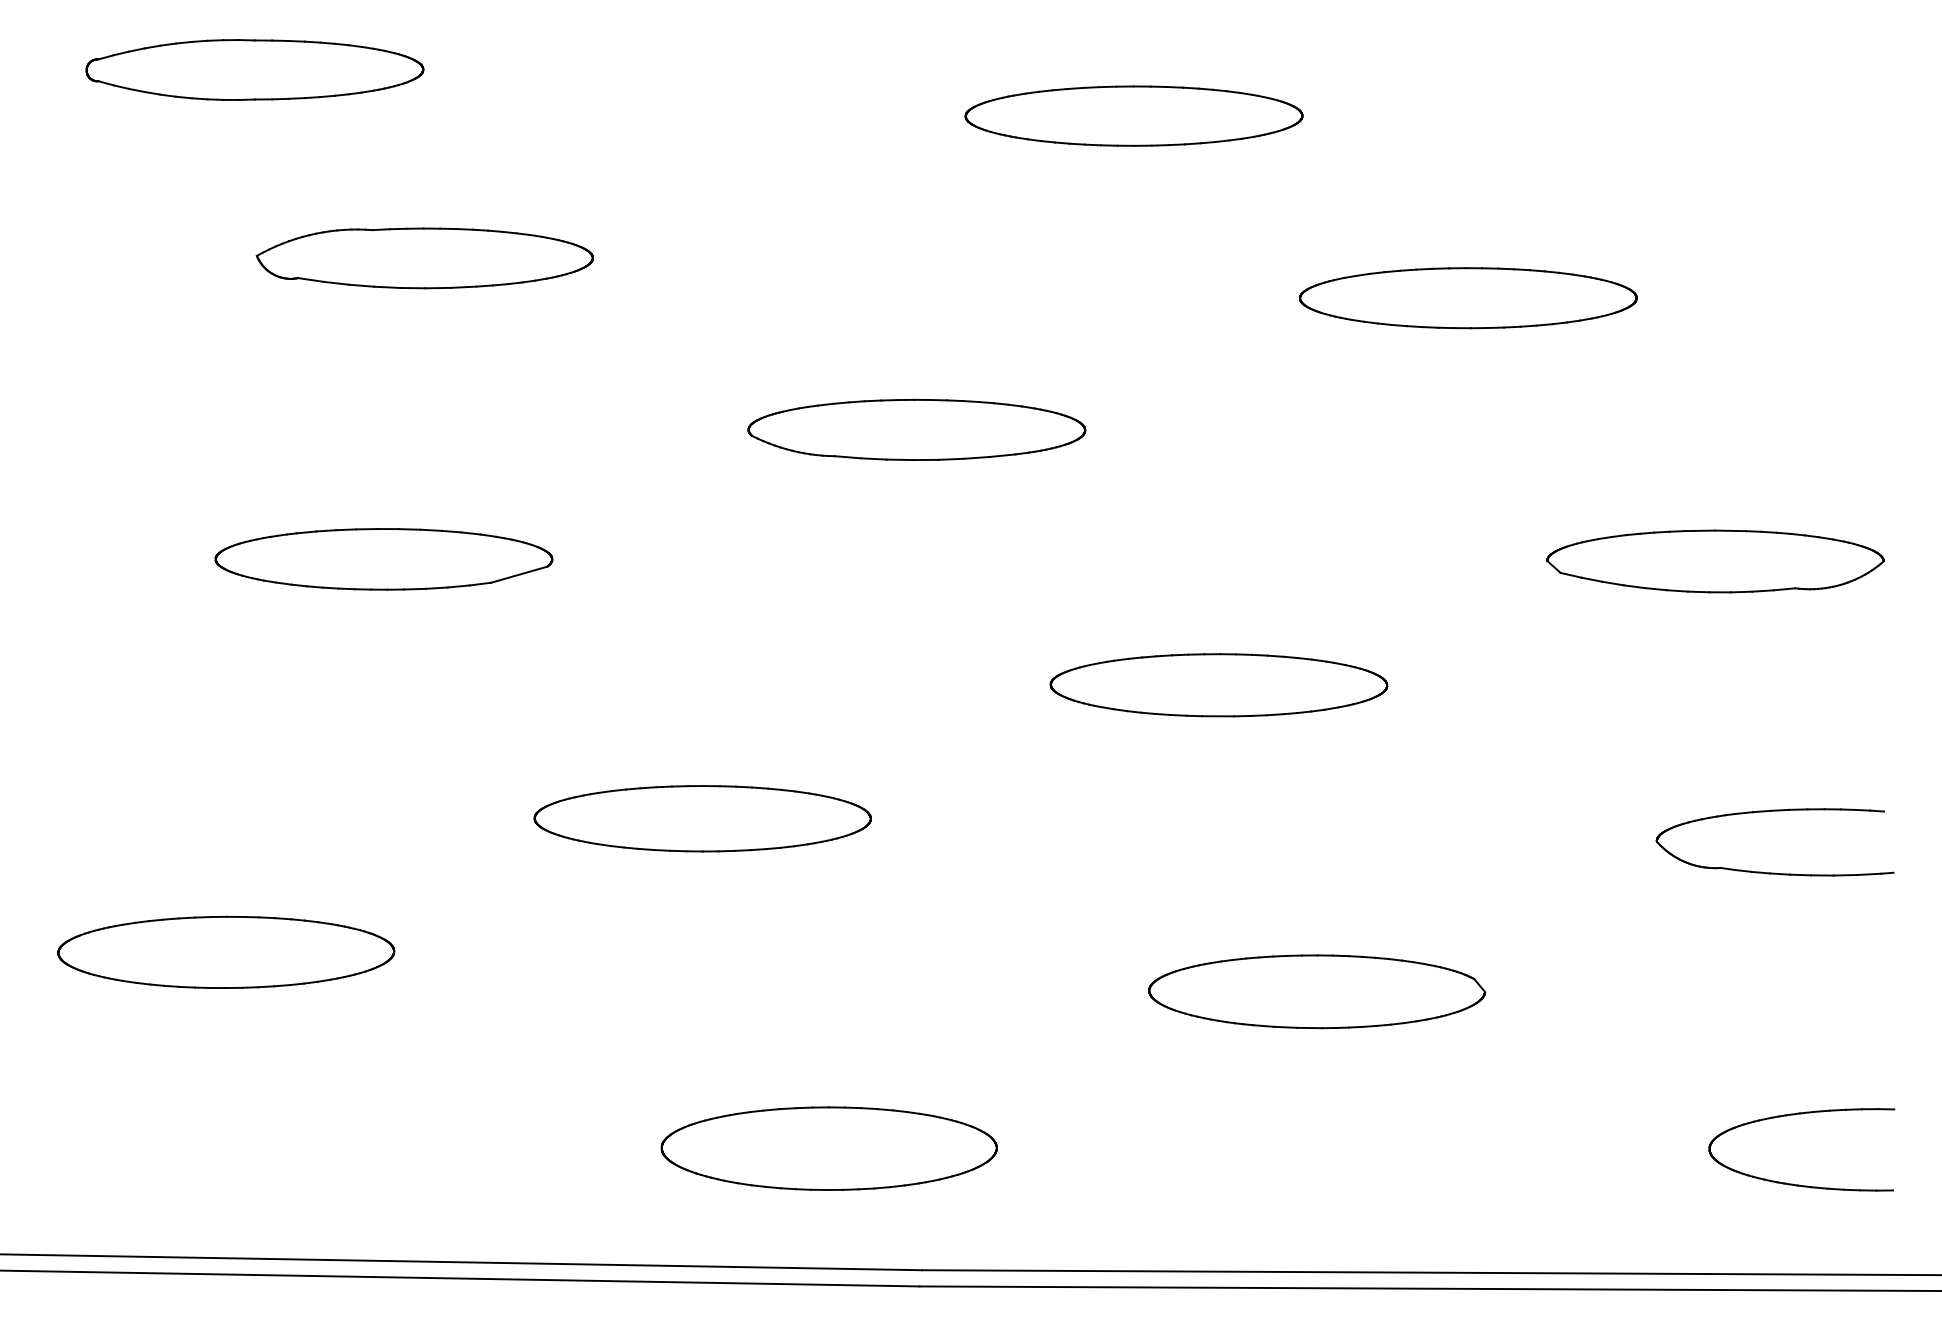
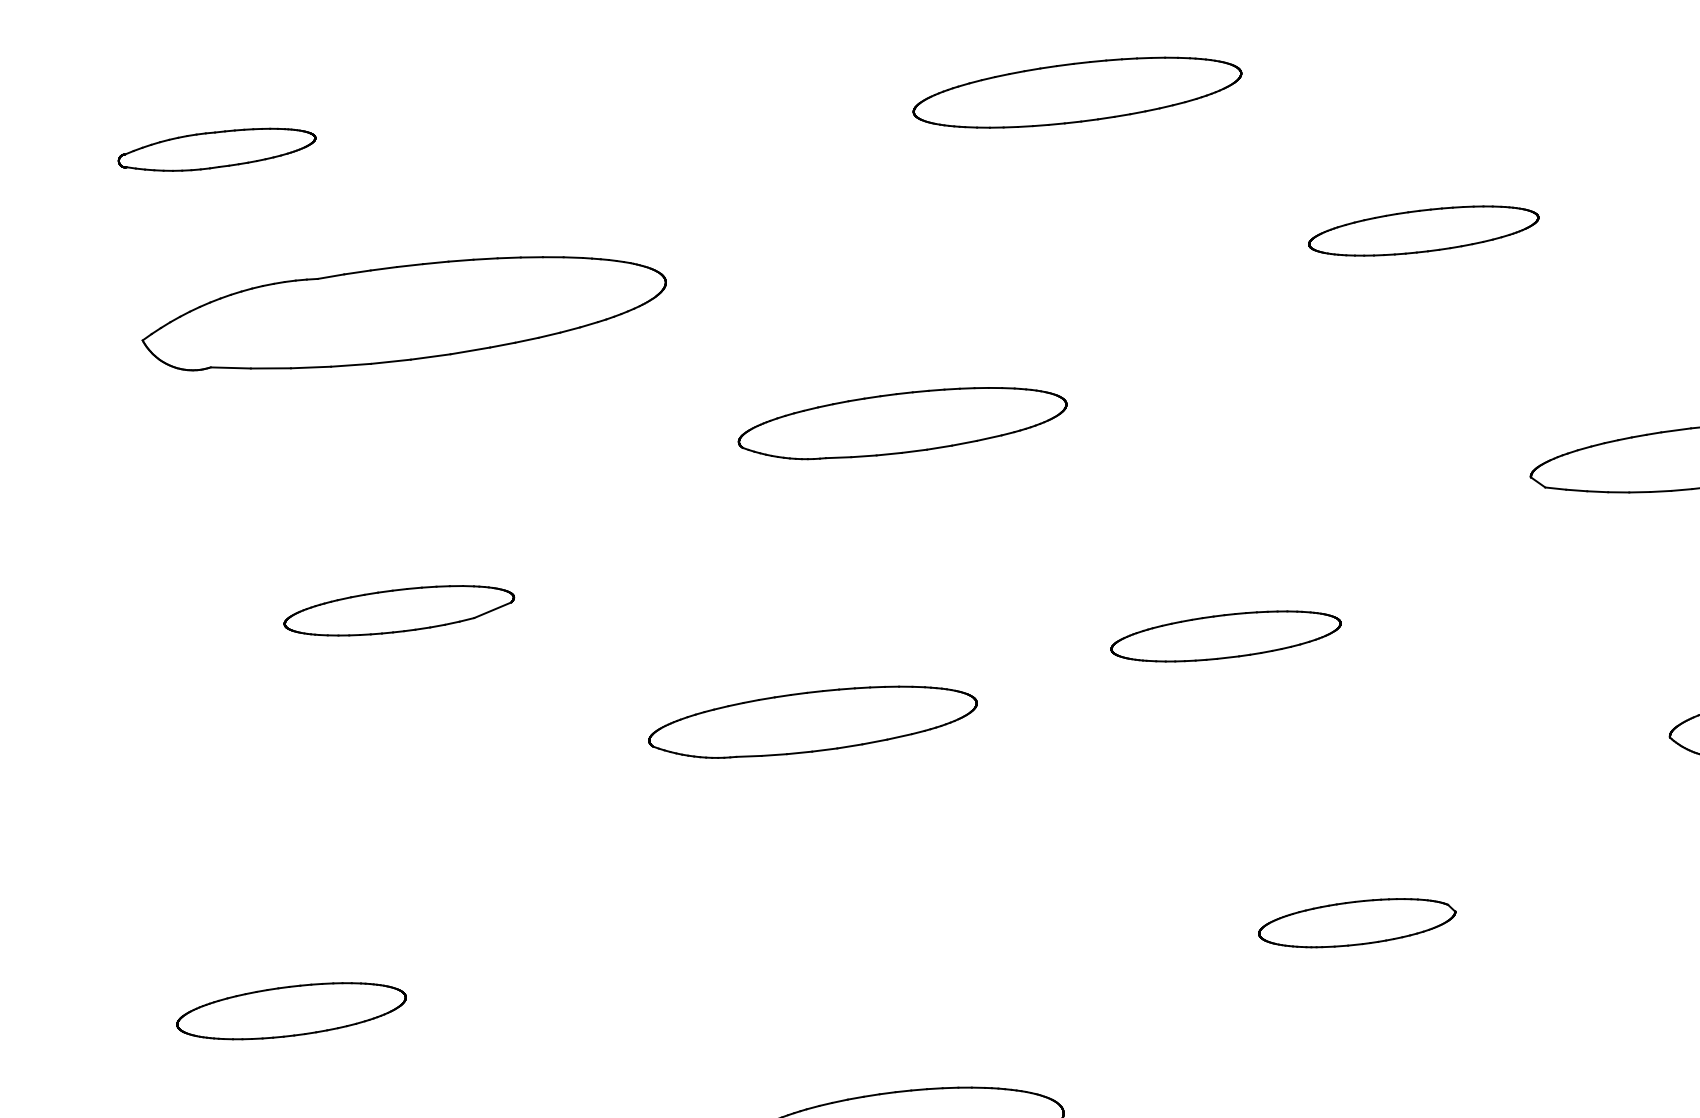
part: (254, 69) -> (216, 149), size x0.6
part: (424, 258) -> (403, 313), size x1.6
part: (1468, 298) -> (1423, 231), size x0.7
part: (383, 559) -> (398, 610), size x0.7
part: (1218, 685) -> (1225, 636), size x0.7
part: (789, 721) -> (812, 721), added
part: (702, 818) -> (739, 825), removed
part: (226, 951) -> (291, 1010), size x0.7
part: (1317, 991) -> (1357, 922), size x0.6

